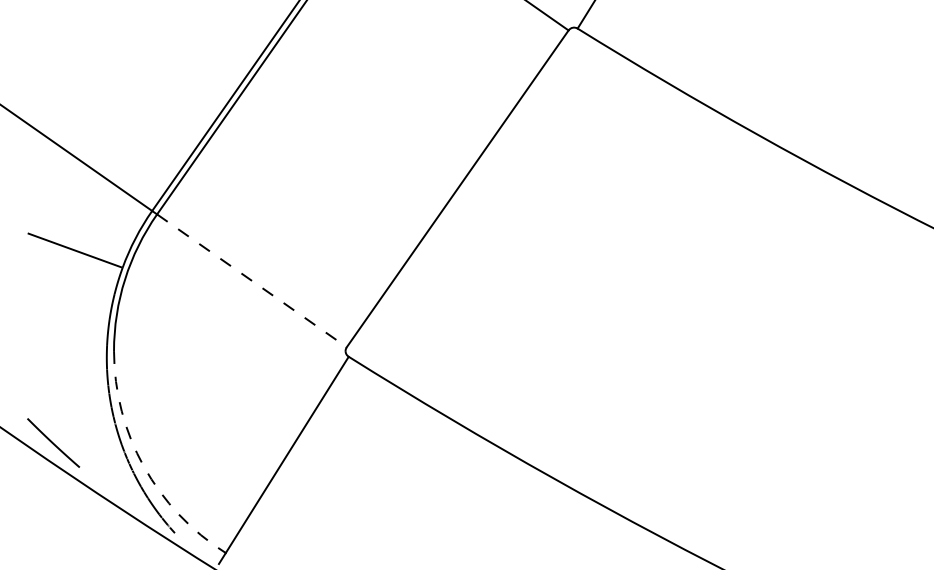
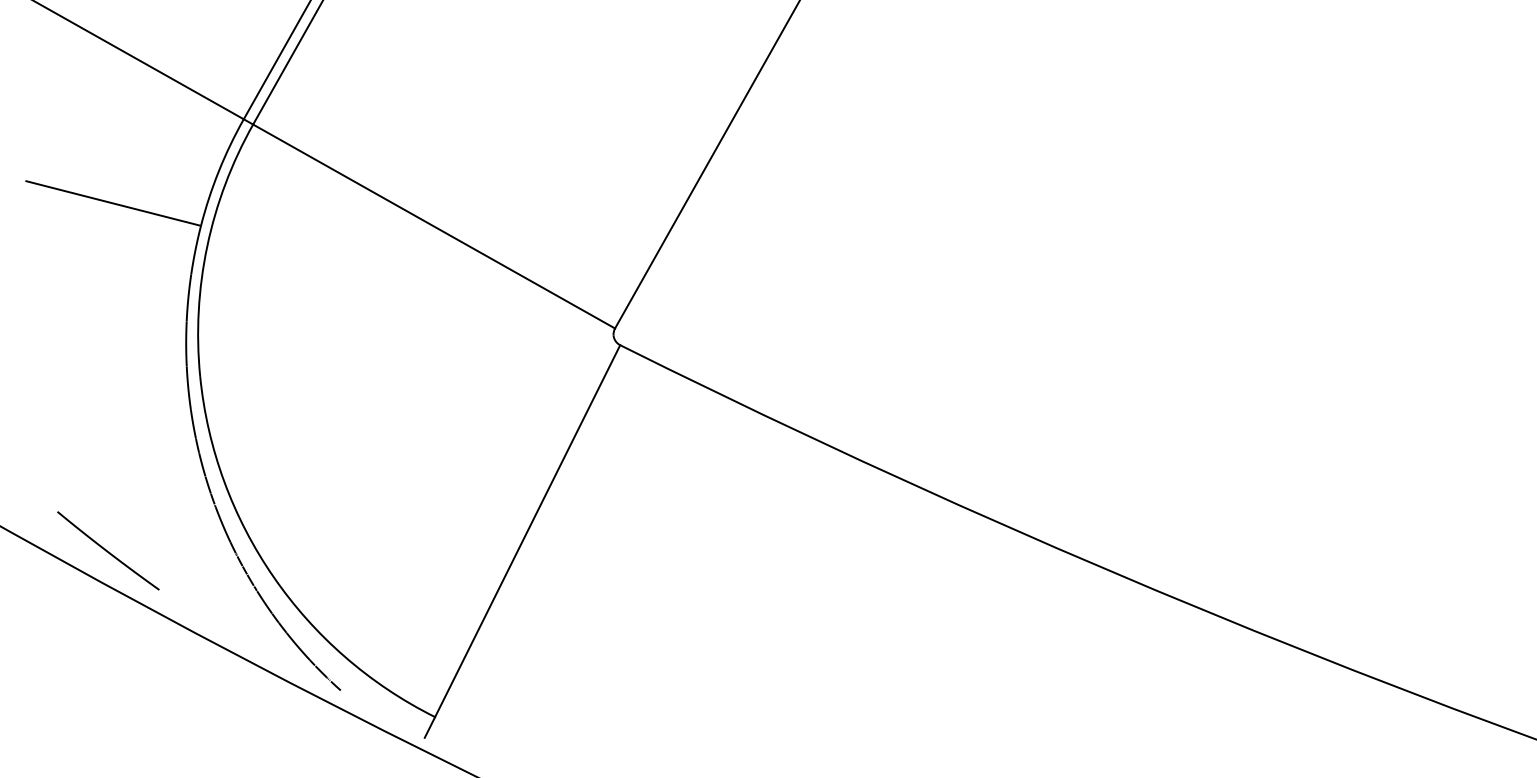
line: (251, 280) -> (433, 226), dashed -> solid
arc: (143, 466) -> (272, 577), dashed -> solid

